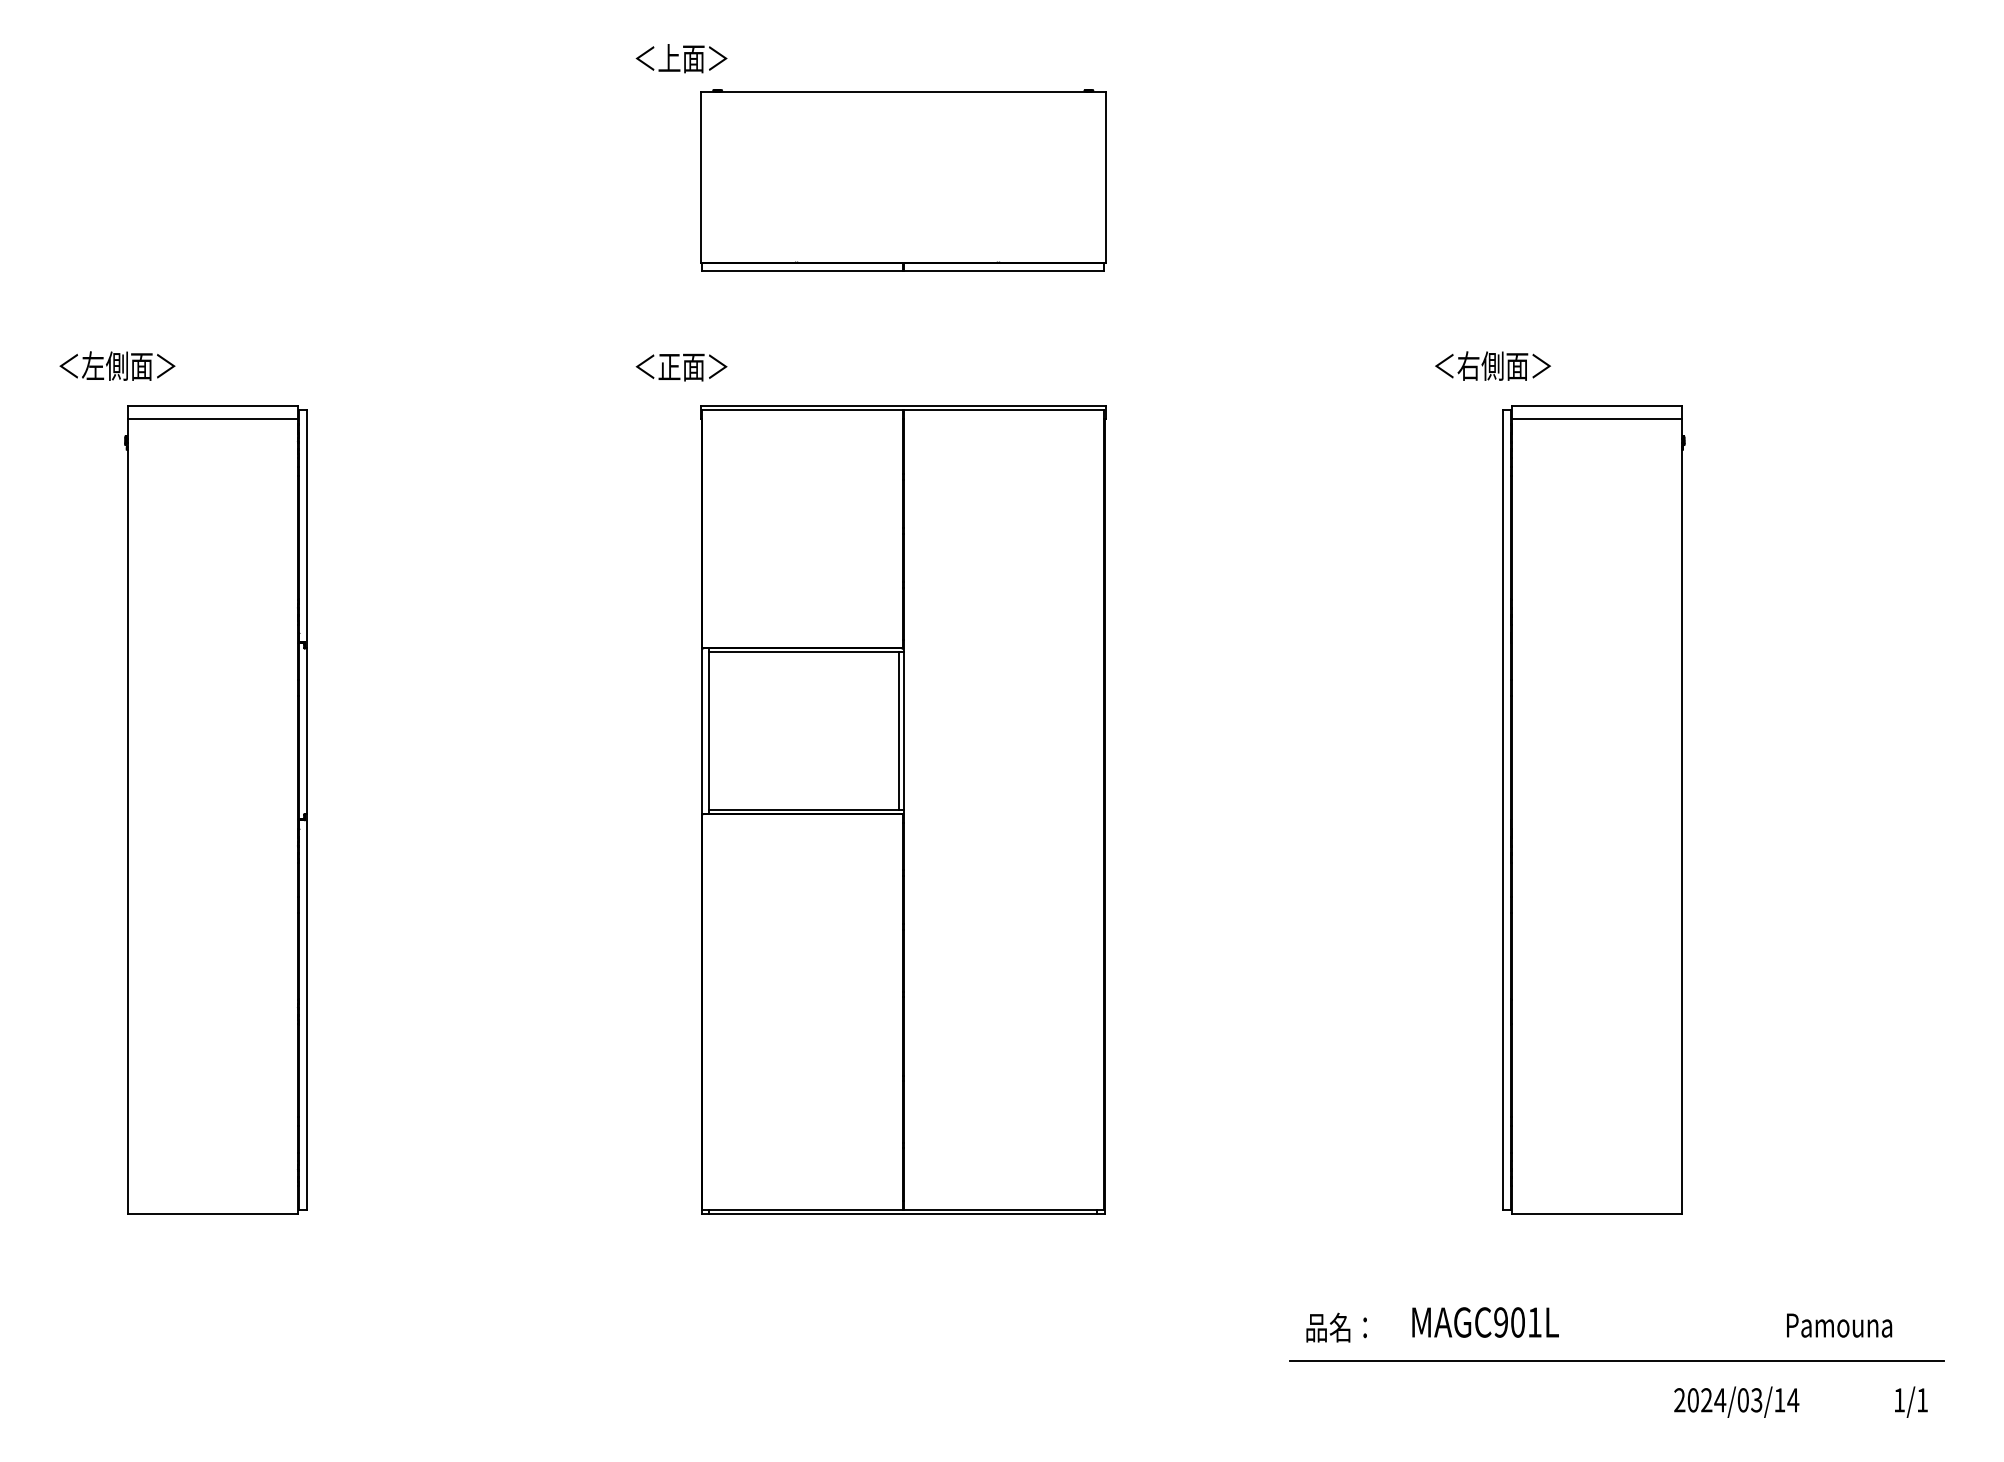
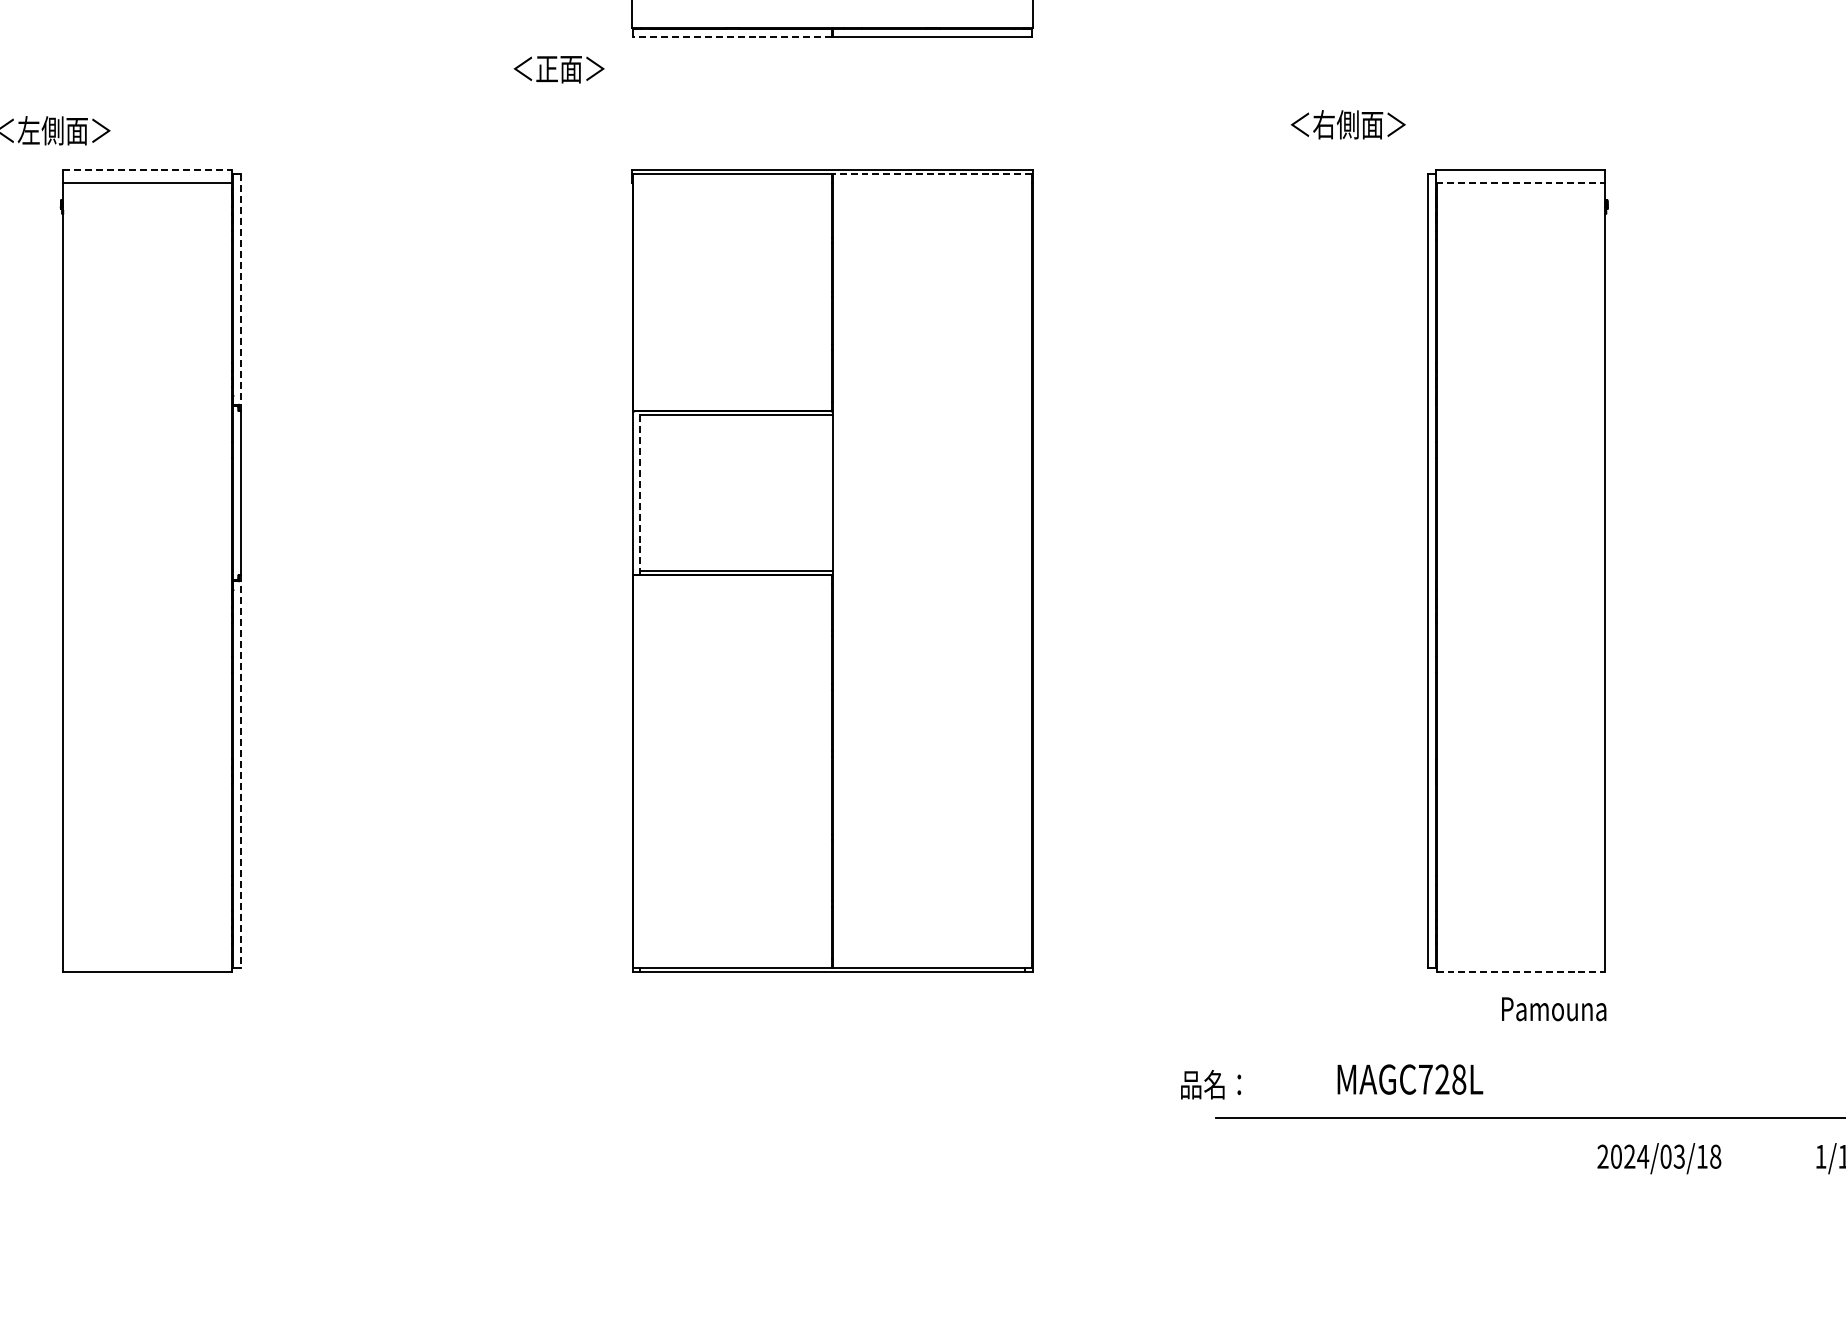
line: (801, 271) -> (731, 36), solid -> dashed
text: (1492, 365) -> (1347, 124), moved
text: (681, 367) -> (559, 69), moved
line: (213, 405) -> (148, 169), solid -> dashed
line: (1003, 410) -> (932, 174), solid -> dashed
line: (1597, 418) -> (1521, 182), solid -> dashed
line: (306, 529) -> (240, 292), solid -> dashed
line: (899, 730) -> (828, 492), removed
line: (709, 731) -> (640, 493), solid -> dashed
line: (306, 1012) -> (240, 772), solid -> dashed
line: (1597, 1214) -> (1521, 972), solid -> dashed
text: (1517, 1322) -> (1442, 1079), MAGC901L -> MAGC728L
text: (1839, 1325) -> (1554, 1009), moved
text: (1336, 1327) -> (1210, 1084), moved
text: (1793, 1400) -> (1715, 1156), 2024/03/14 -> 2024/03/18

